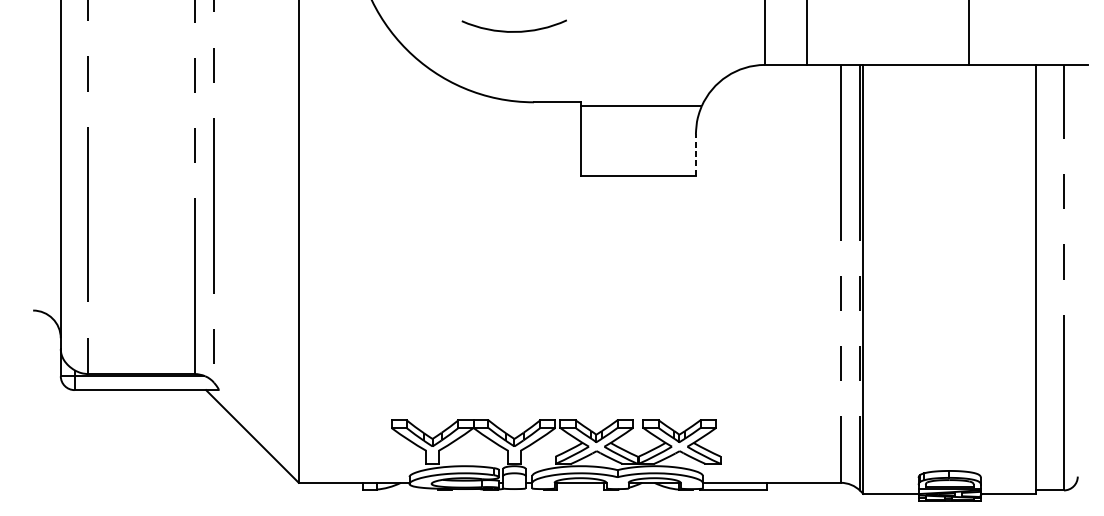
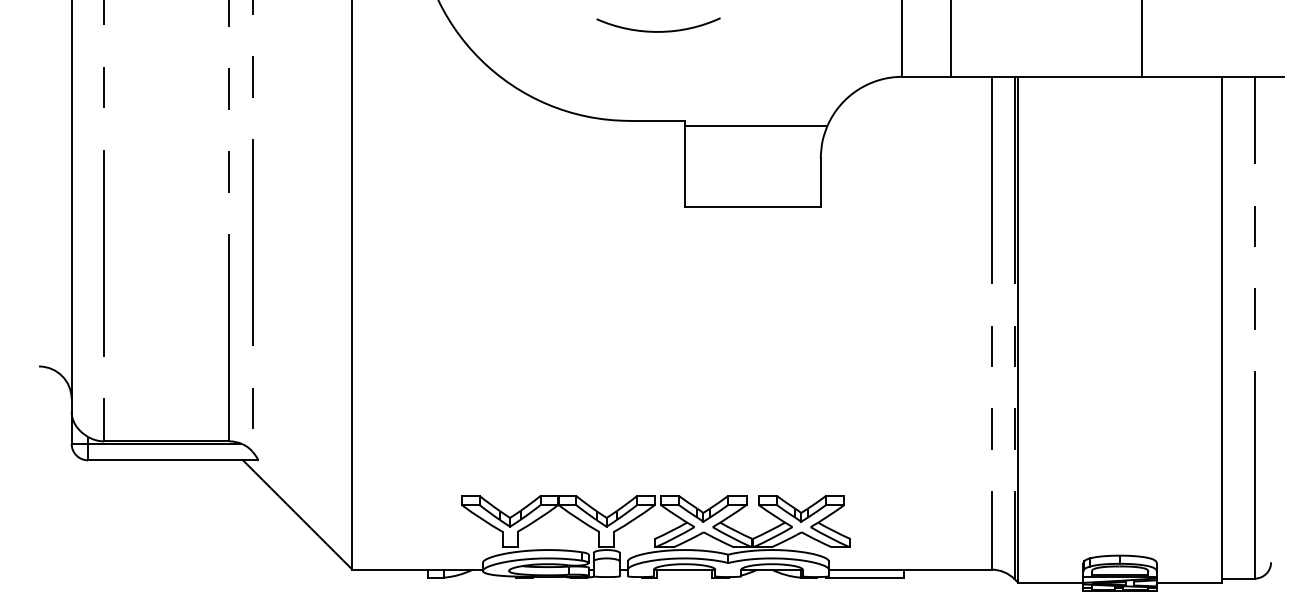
arc: (514, 31) -> (658, 31), moved
line: (695, 154) -> (820, 182), dashed -> solid

